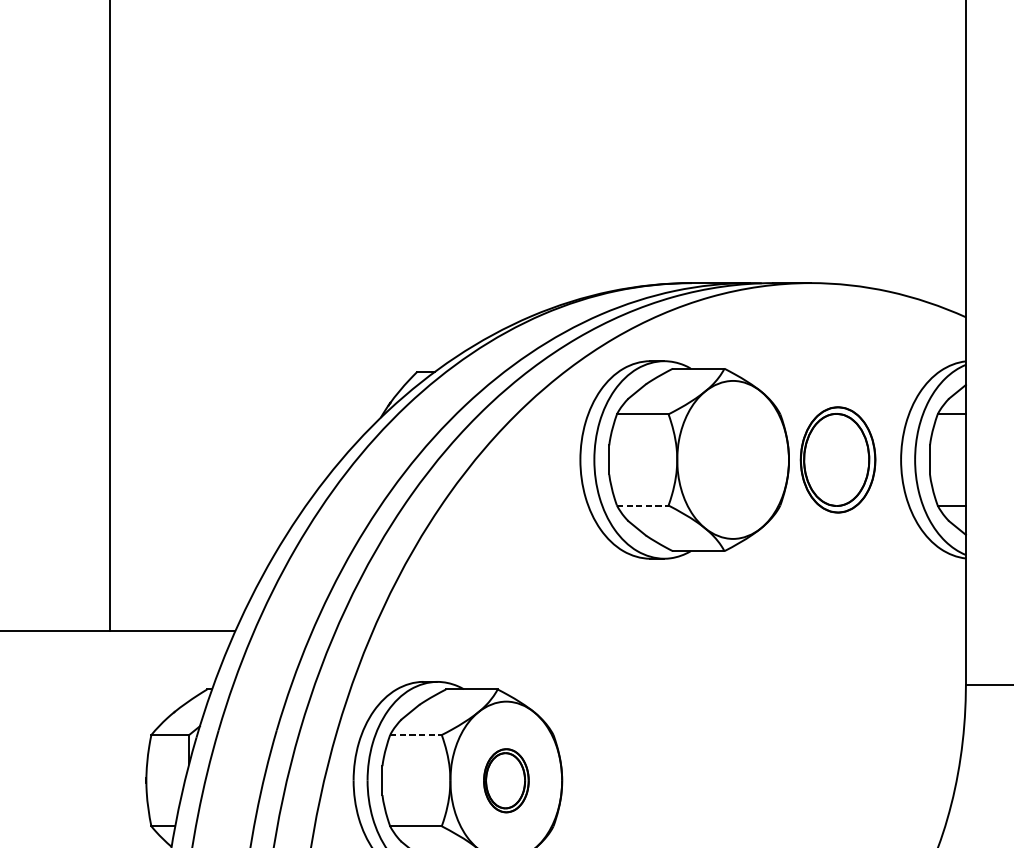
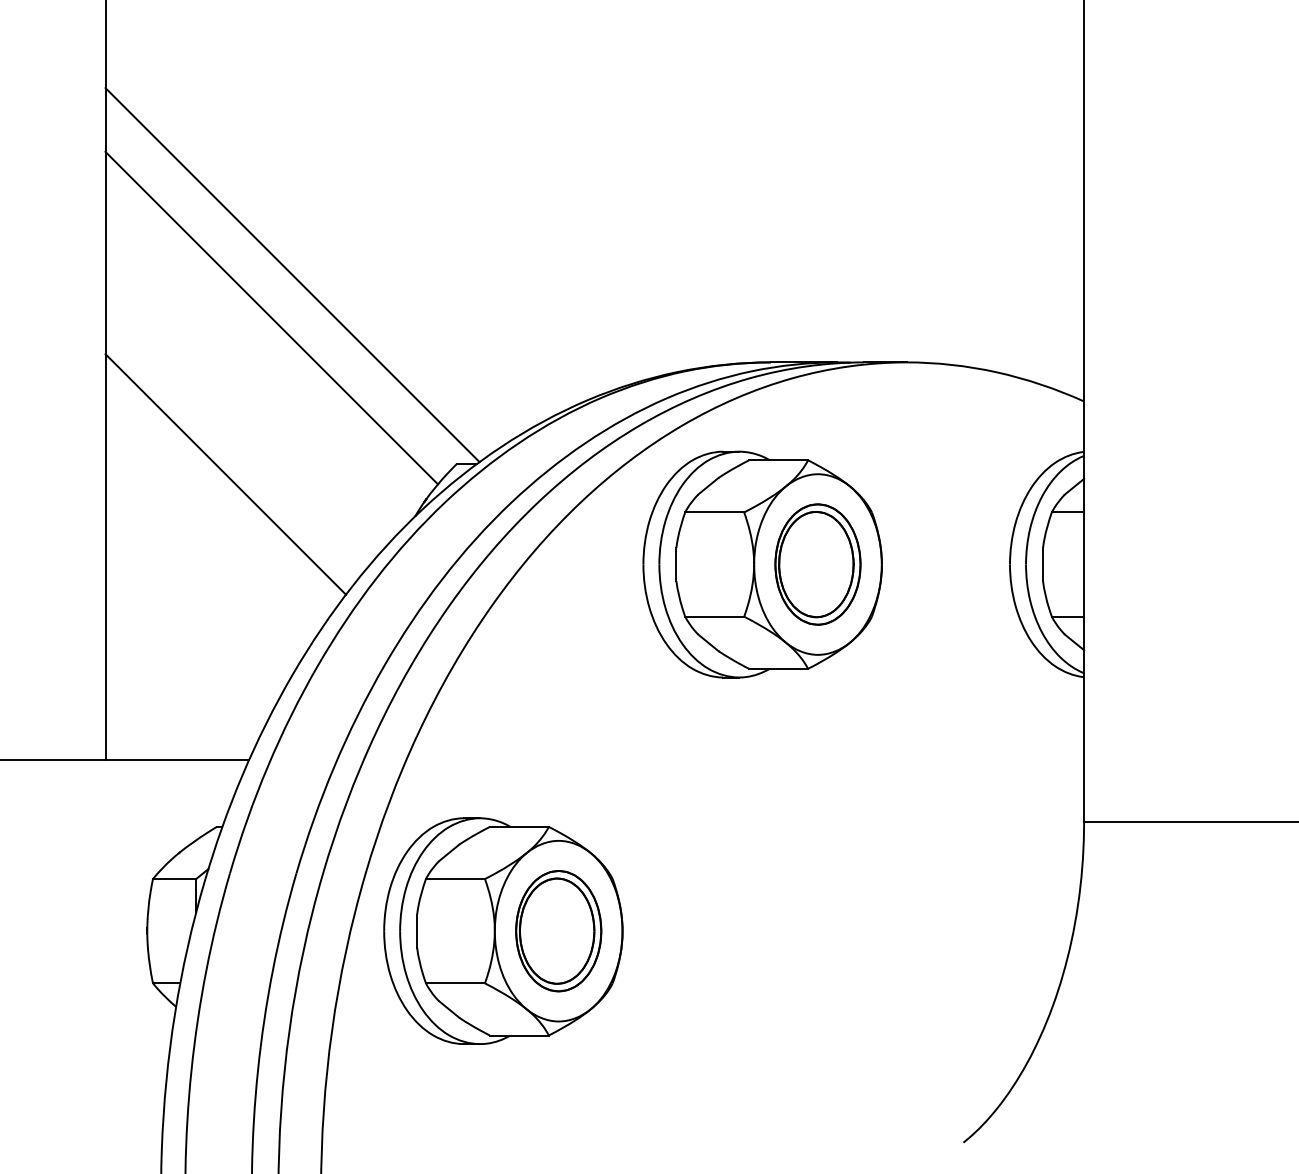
line: (273, 207) -> (292, 275), added
line: (255, 243) -> (271, 317), added
line: (214, 381) -> (225, 474), added
part: (837, 459) -> (817, 564), moved
line: (642, 505) -> (714, 616), dashed -> solid
line: (416, 735) -> (455, 879), dashed -> solid
part: (506, 780) -> (558, 931), size x1.67

